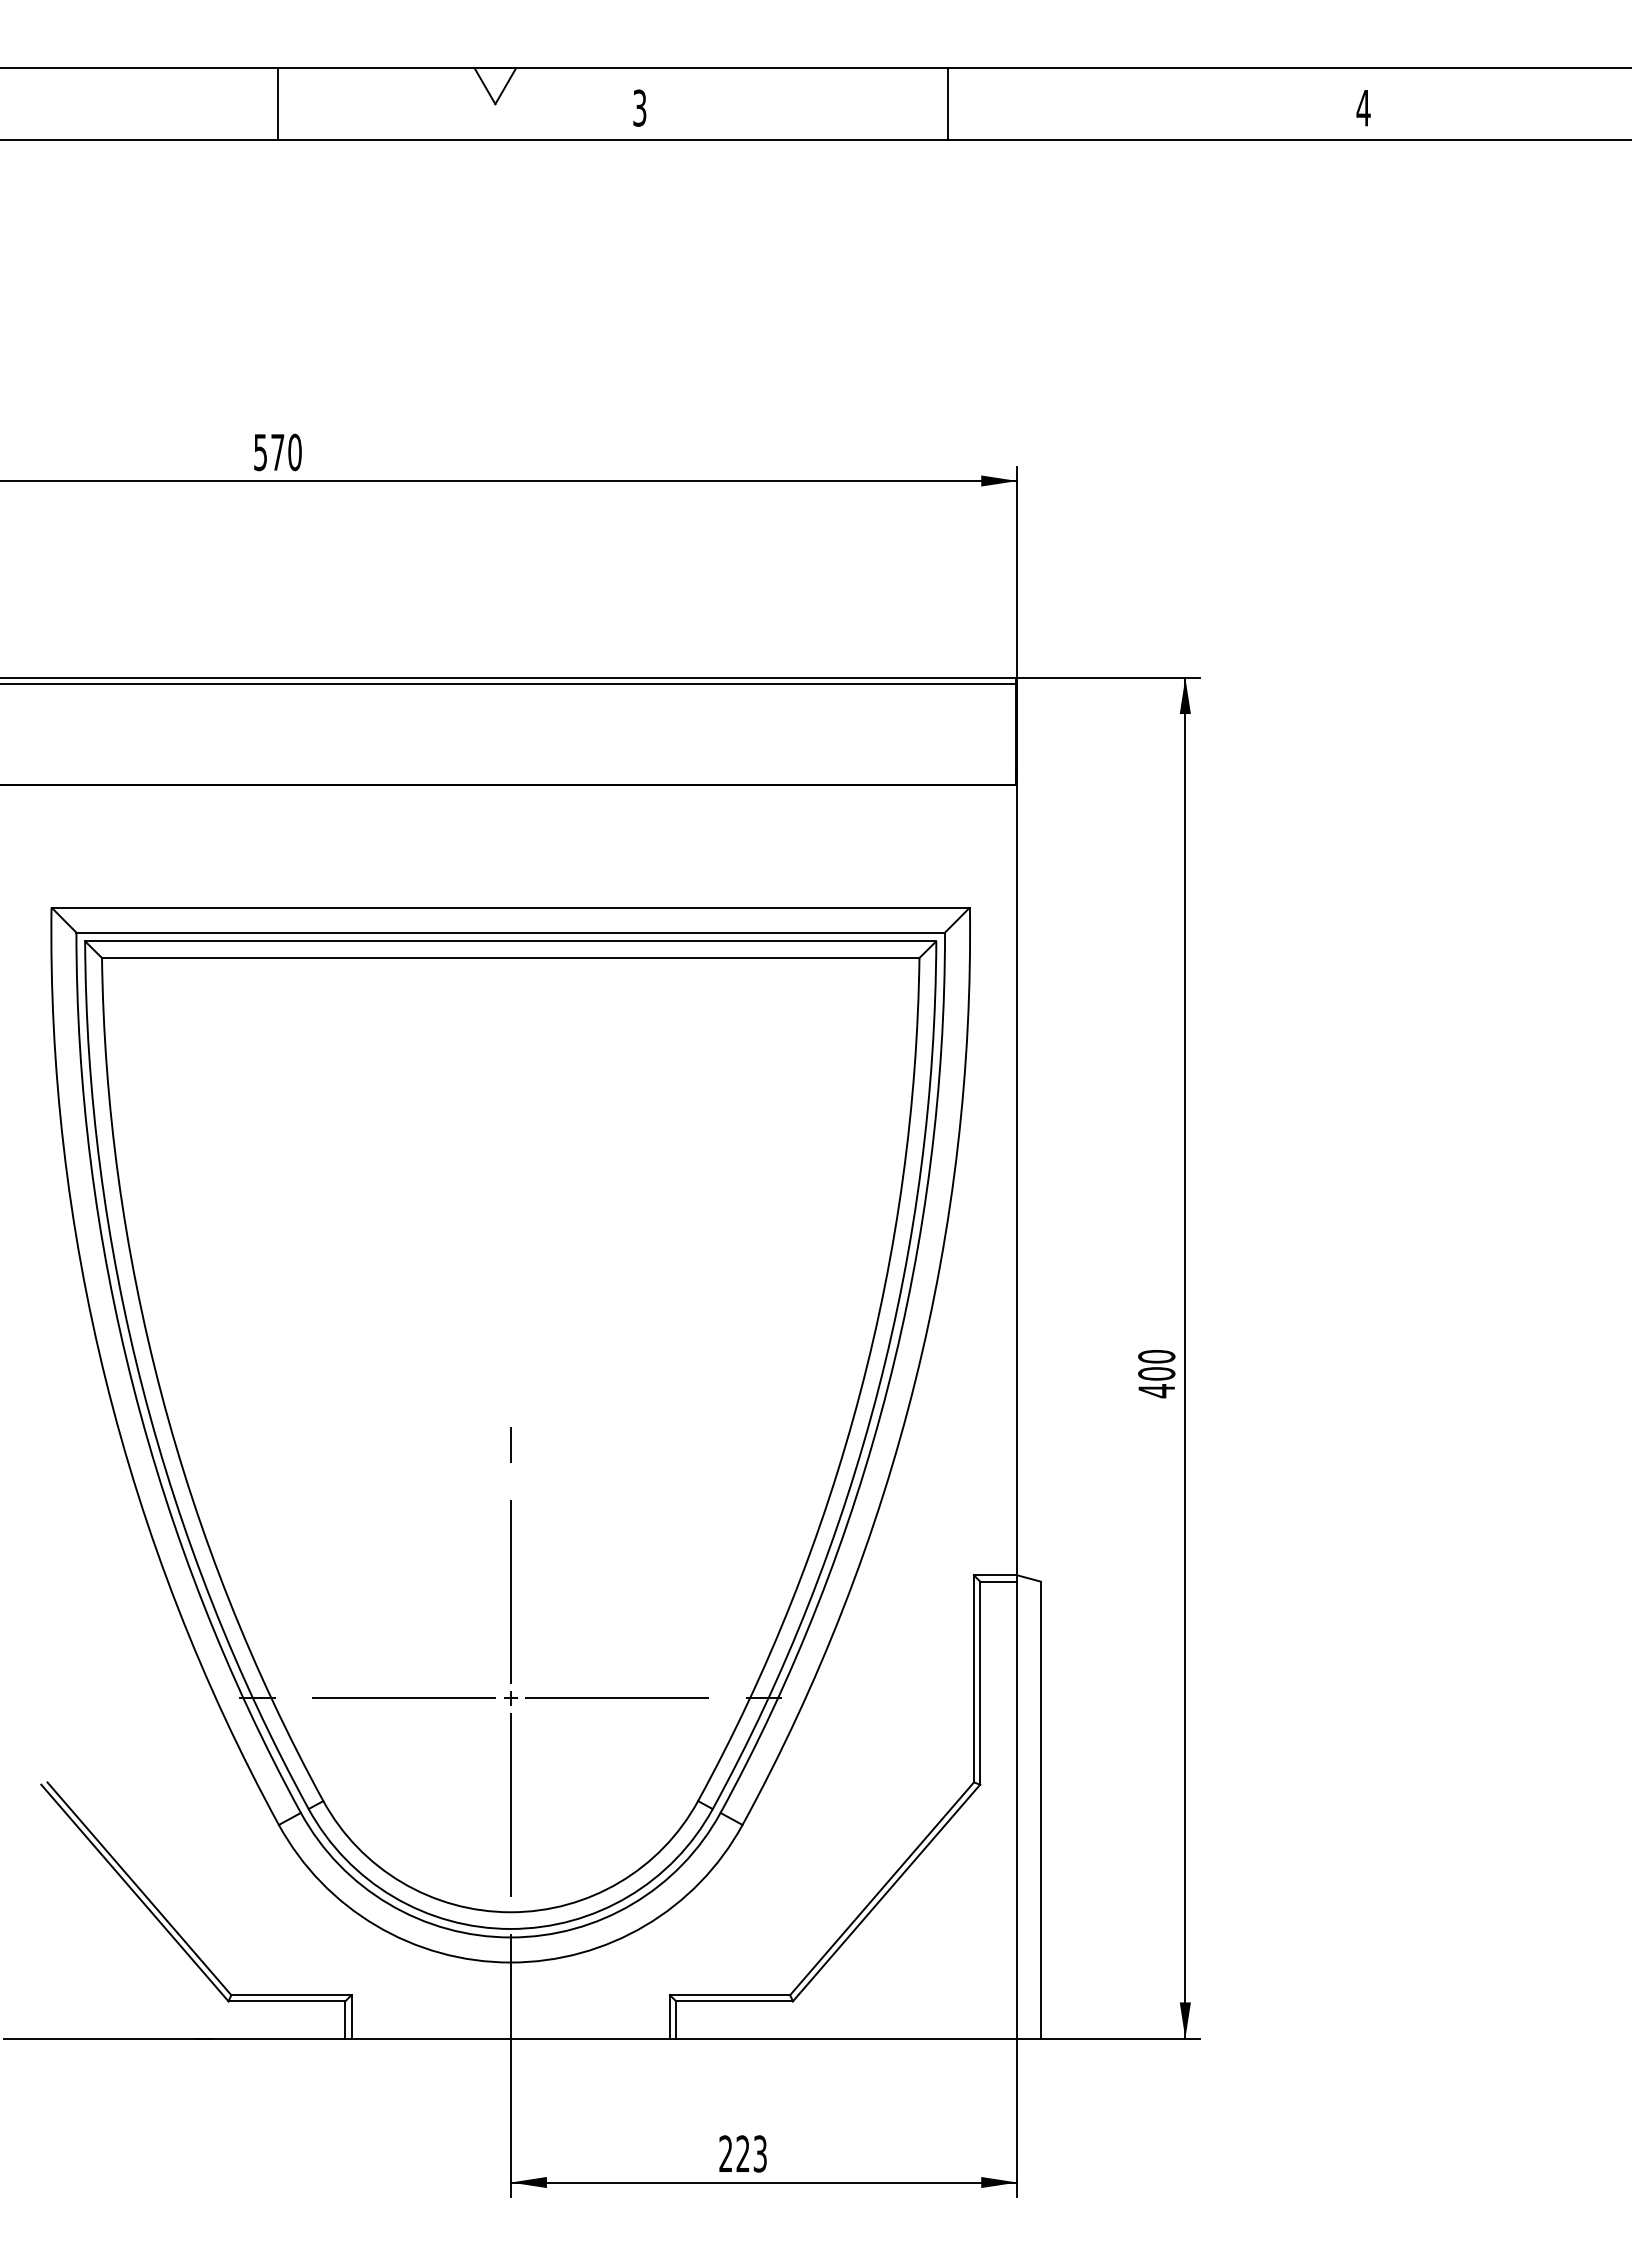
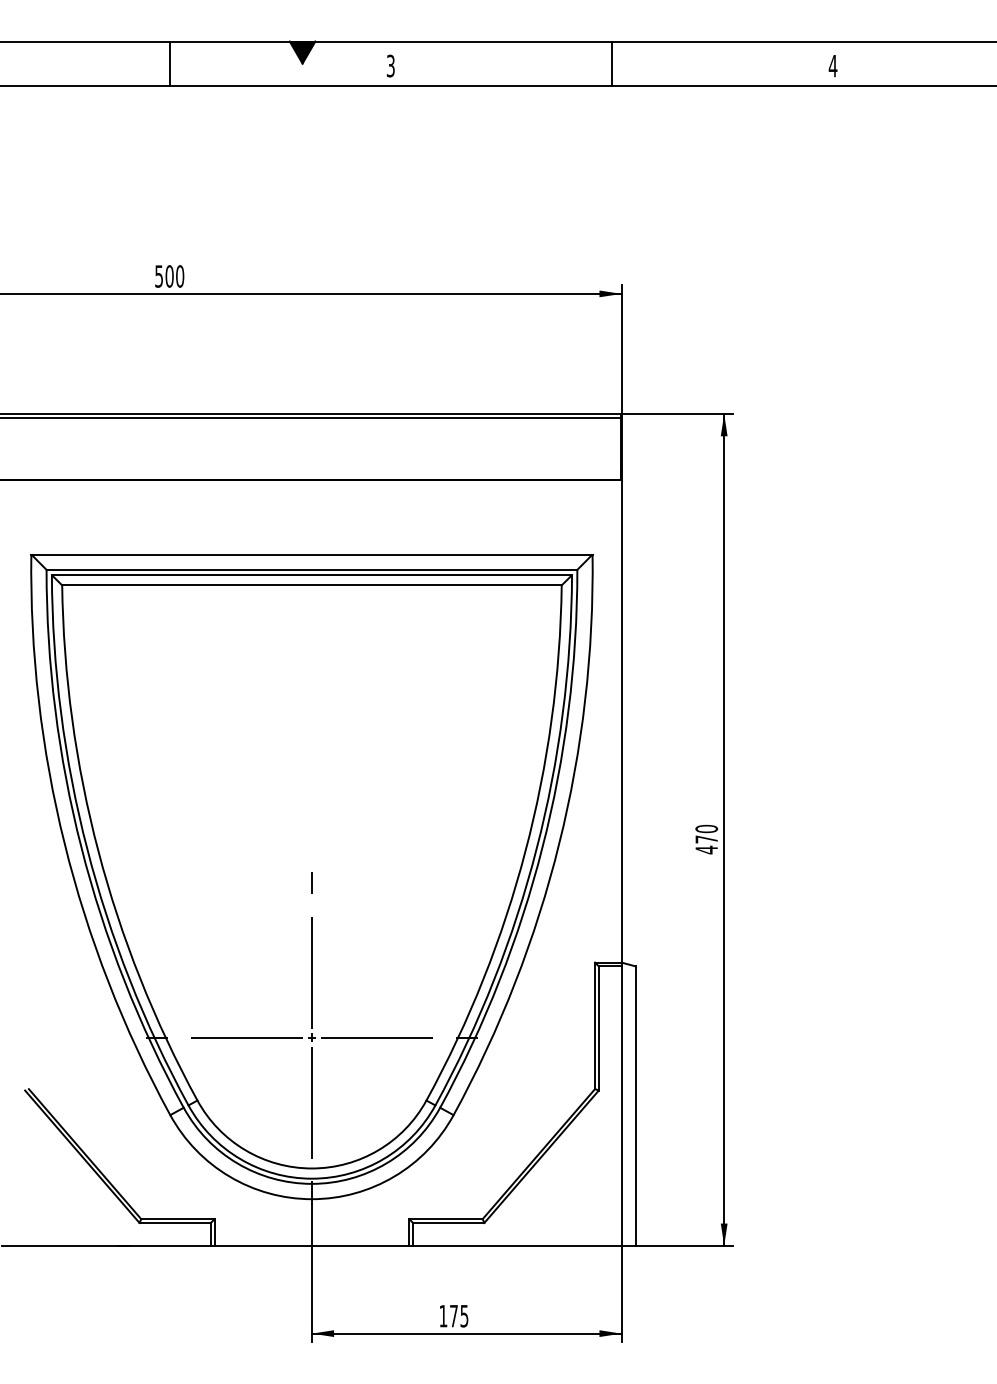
fill: (495, 85) -> (302, 52), added
line: (948, 103) -> (612, 63), moved
text: (277, 452) -> (169, 276), 570 -> 500
text: (1156, 1373) -> (706, 839), 400 -> 470
text: (742, 2152) -> (453, 1315), 223 -> 175

